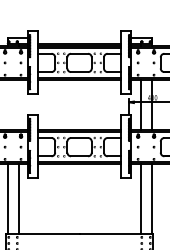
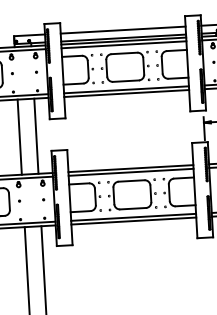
line: (79, 38) -> (123, 30), added
line: (7, 104) -> (19, 136), added
line: (18, 104) -> (36, 135), added

